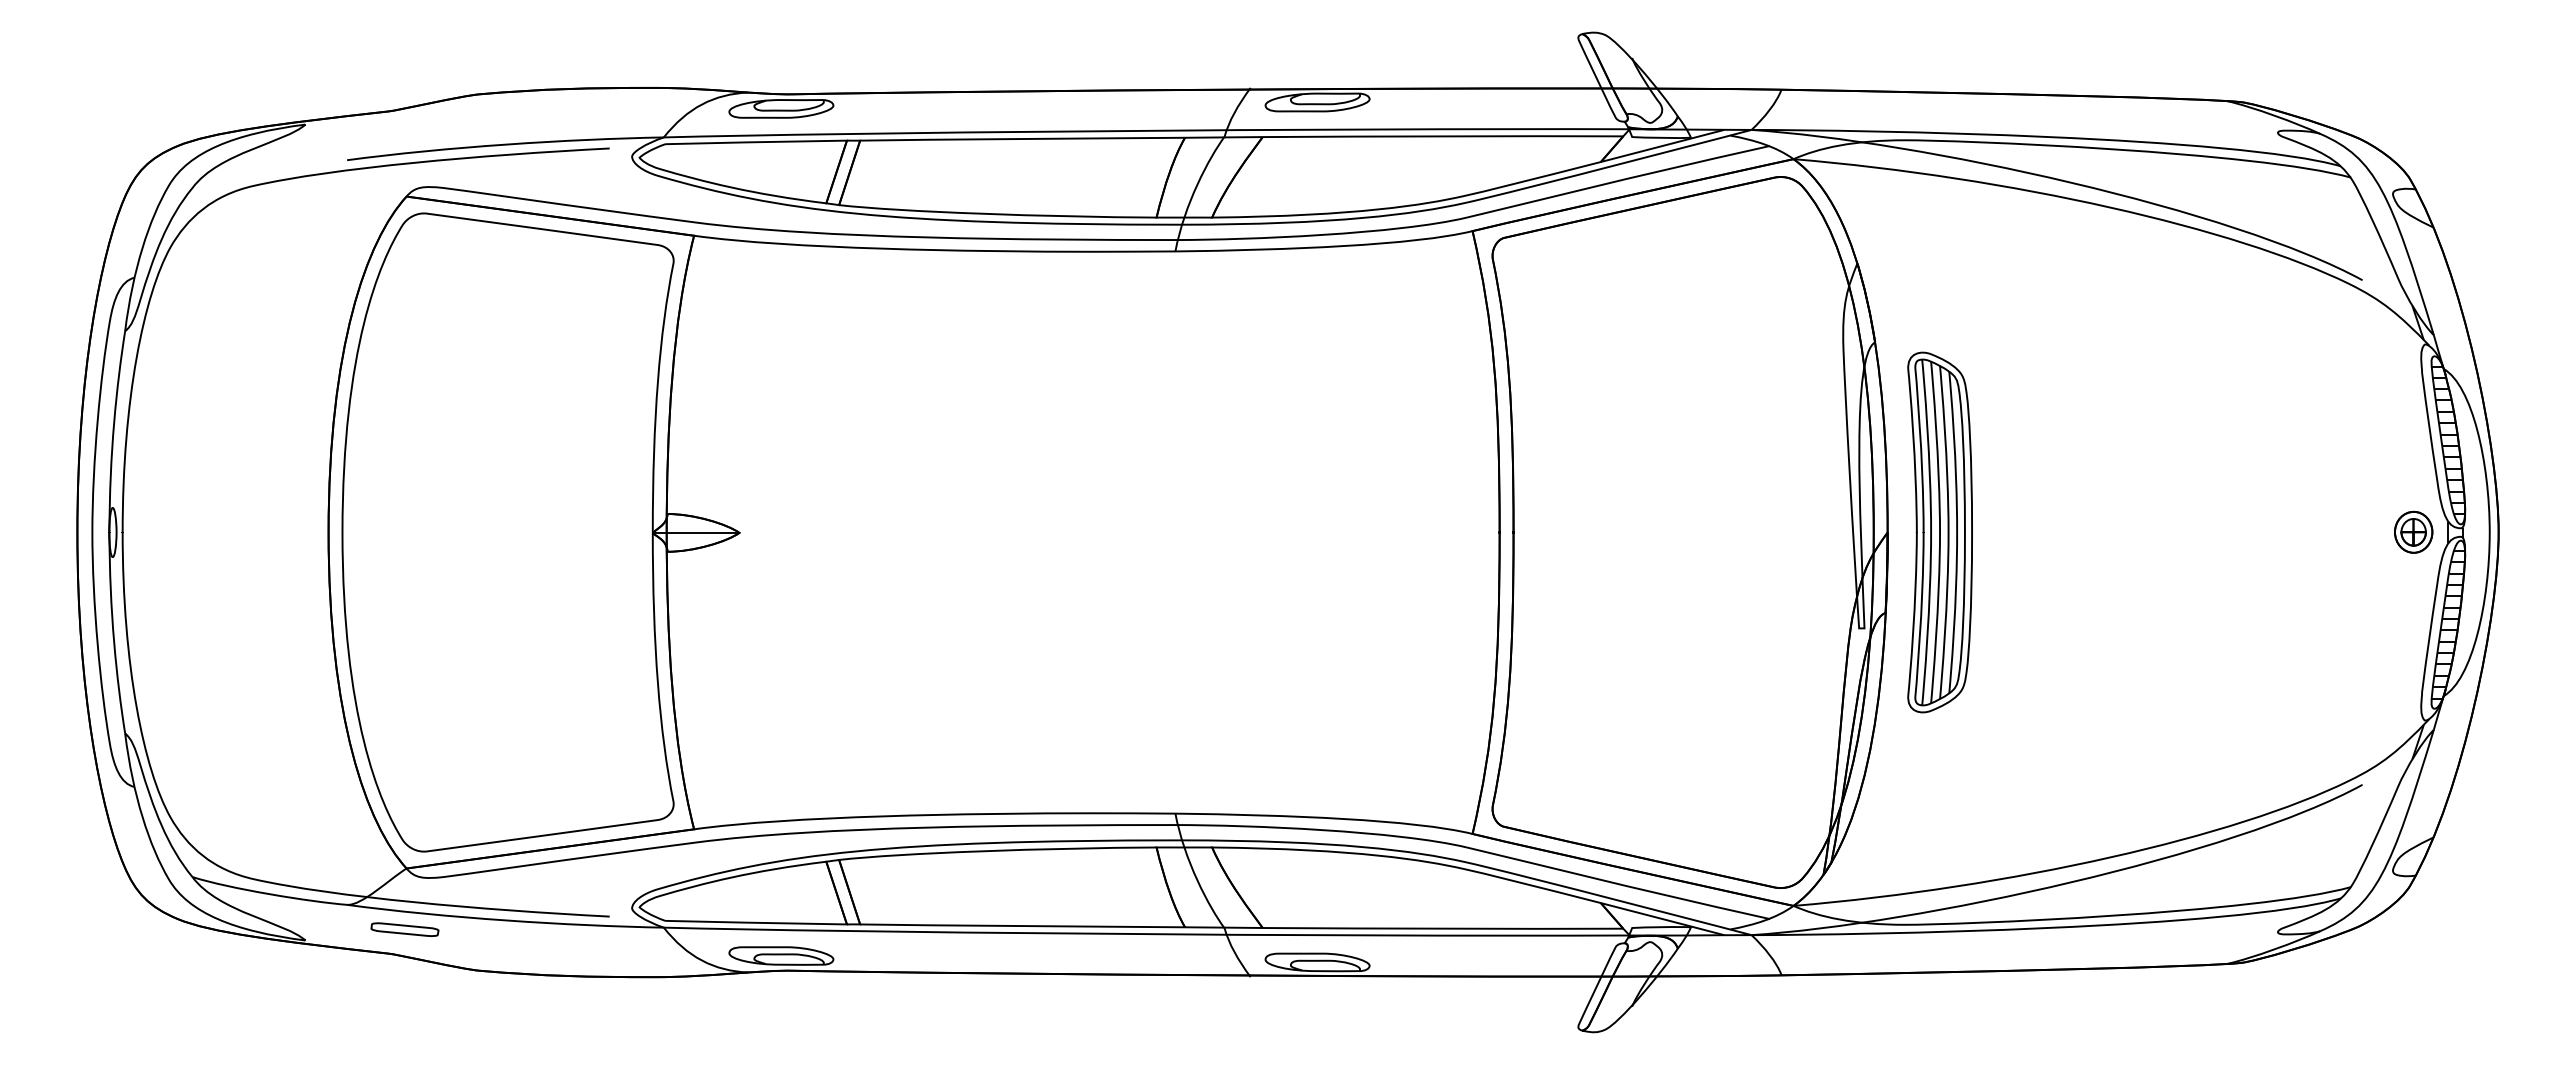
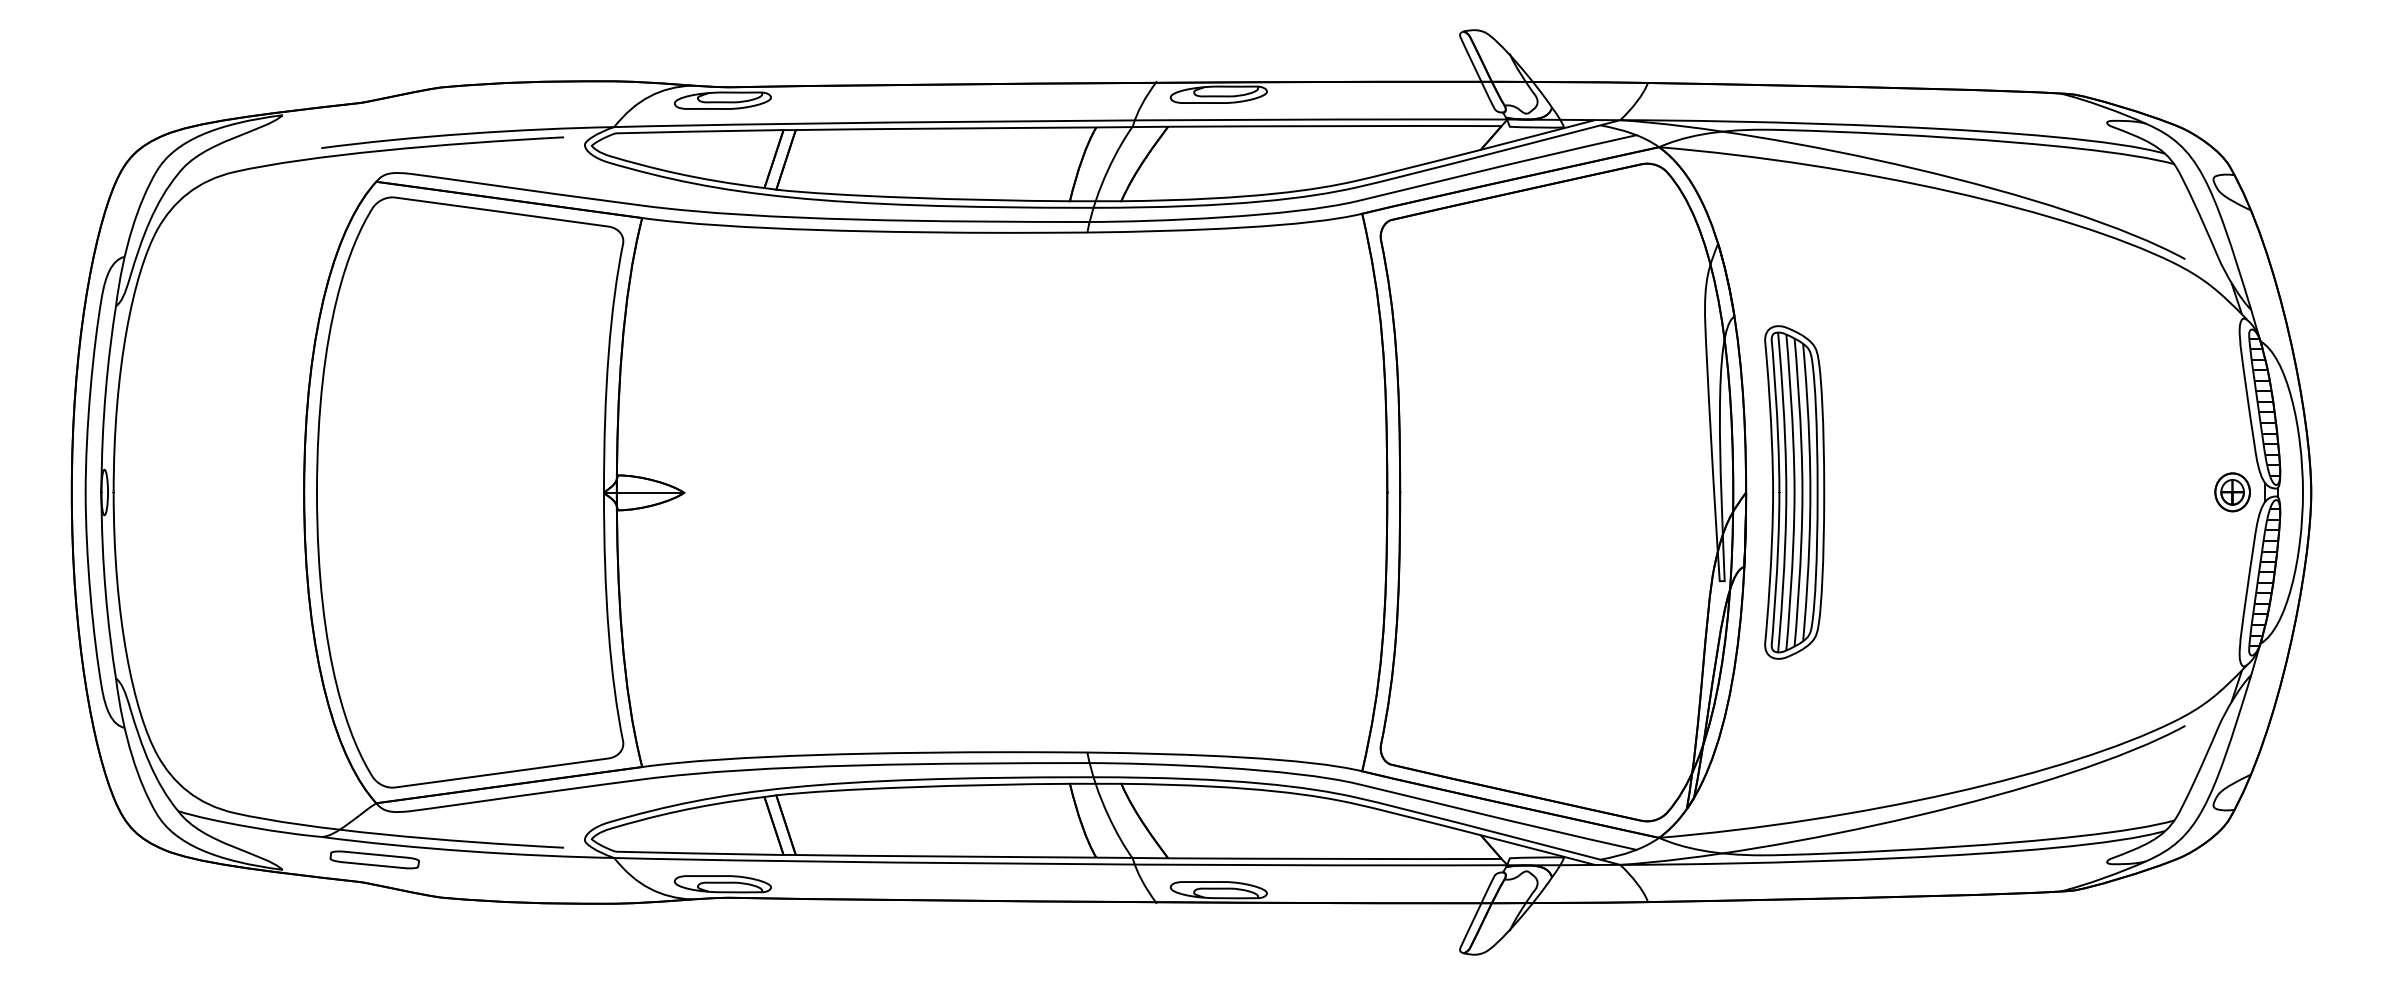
part: (404, 929) -> (374, 859), size x1.43

